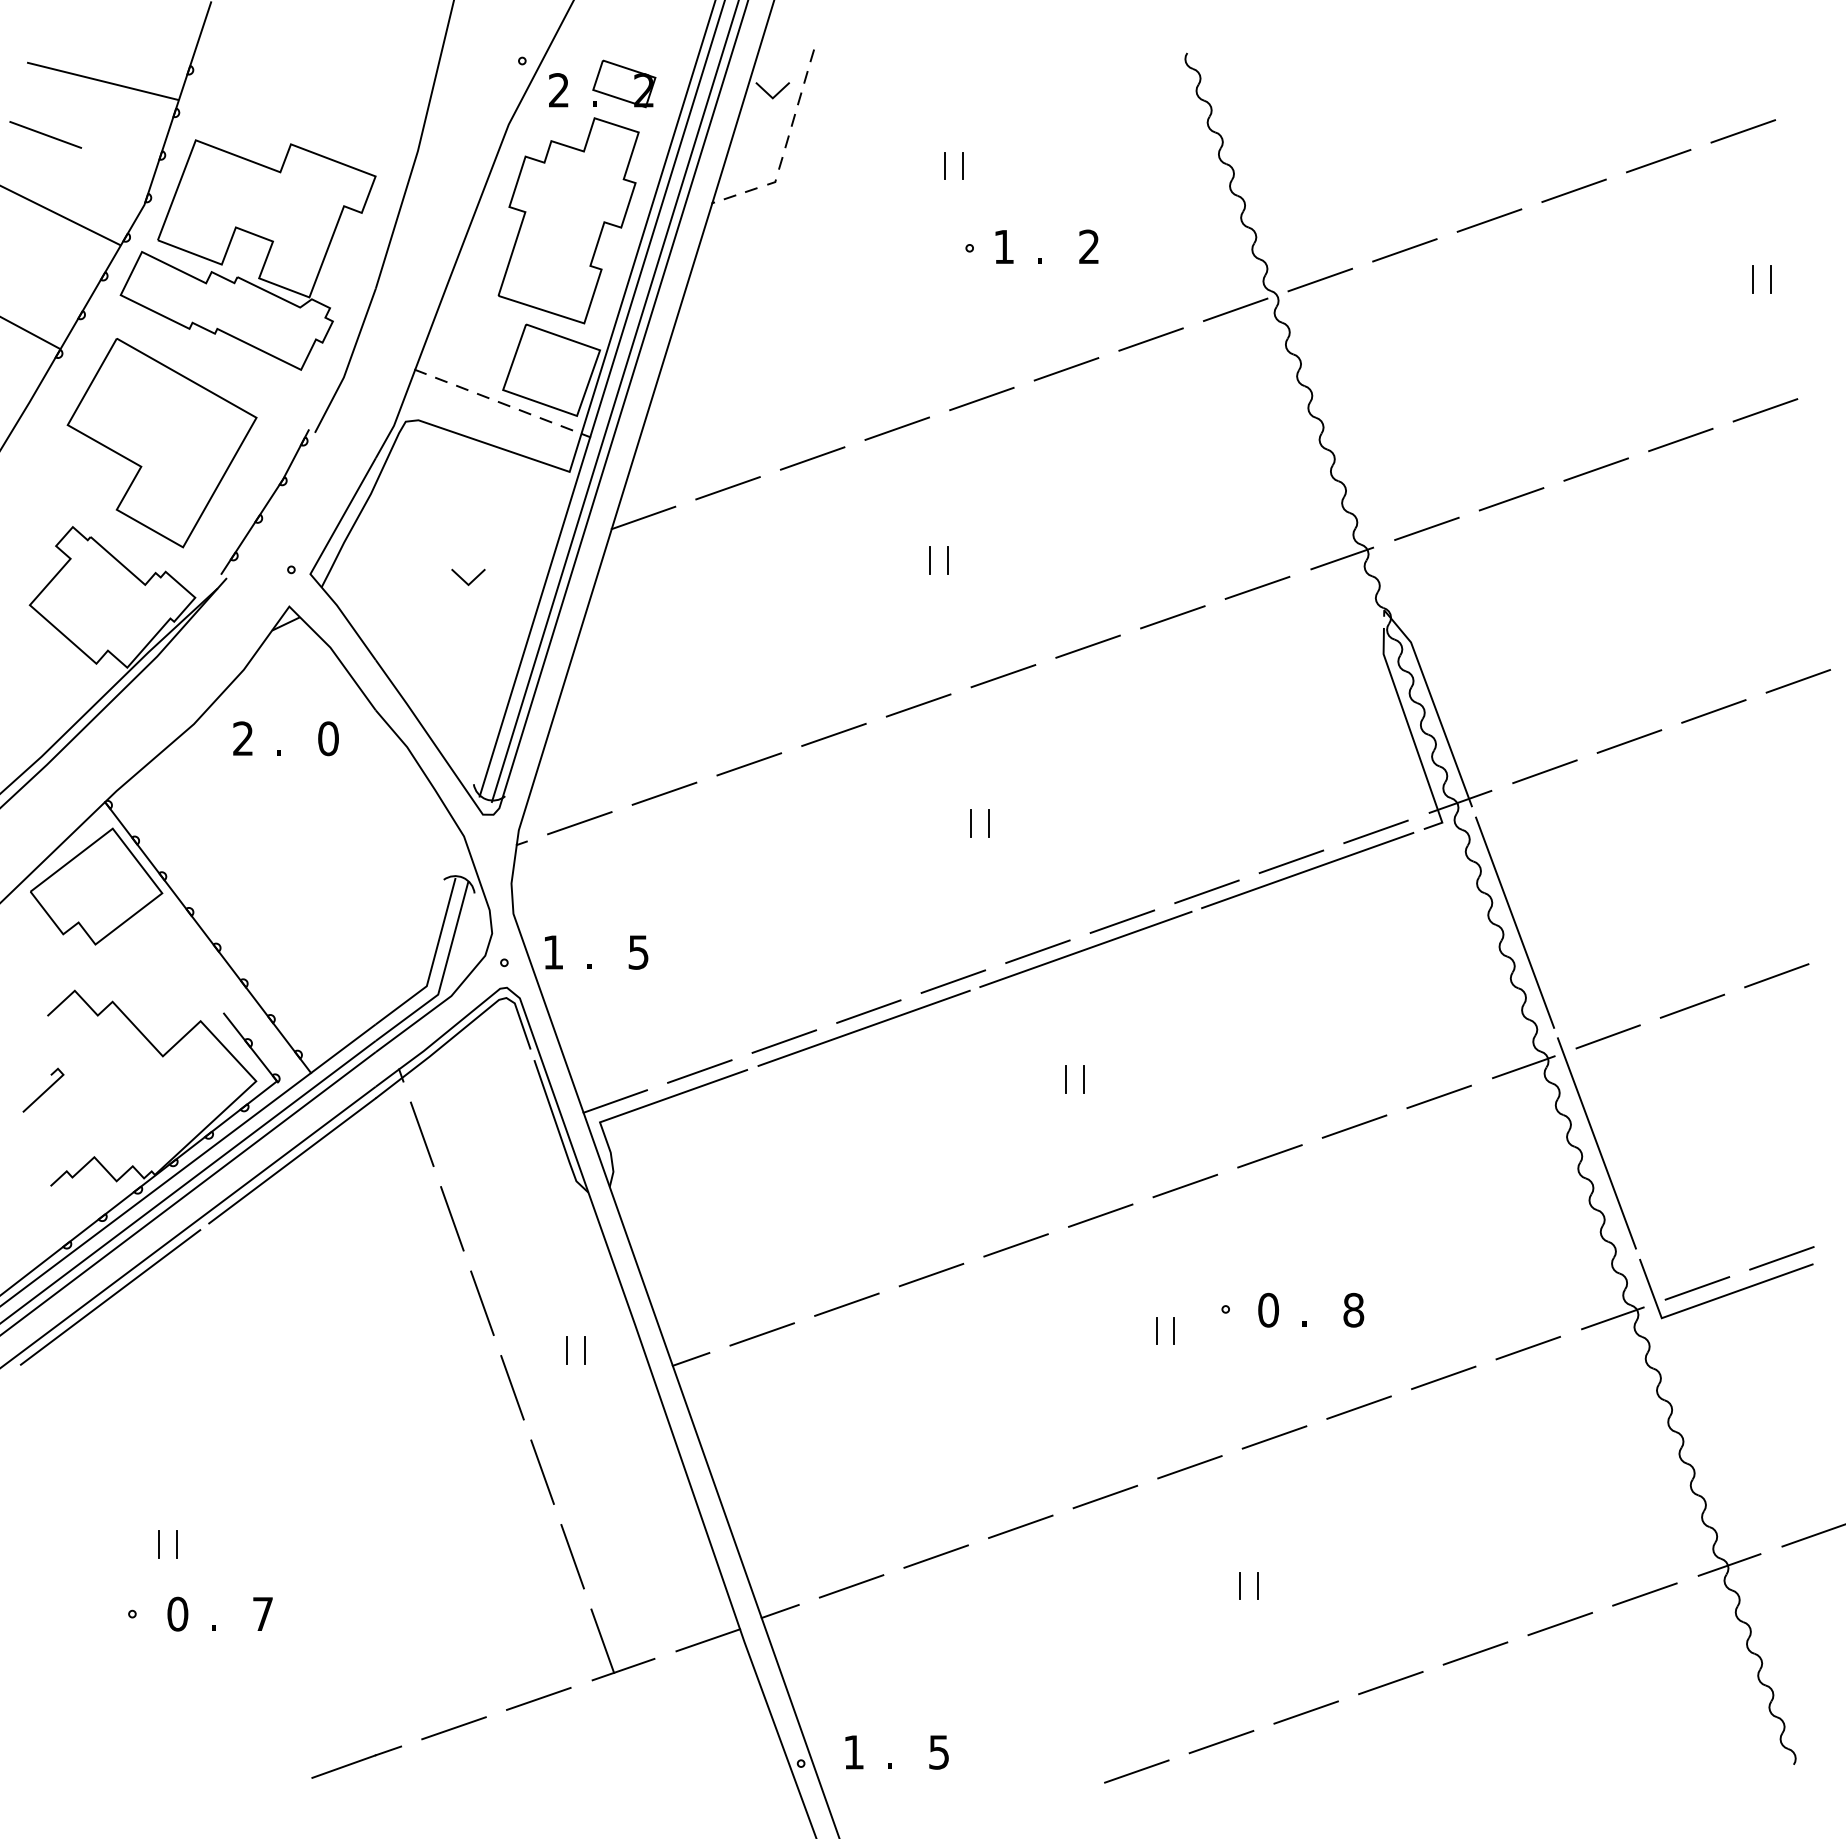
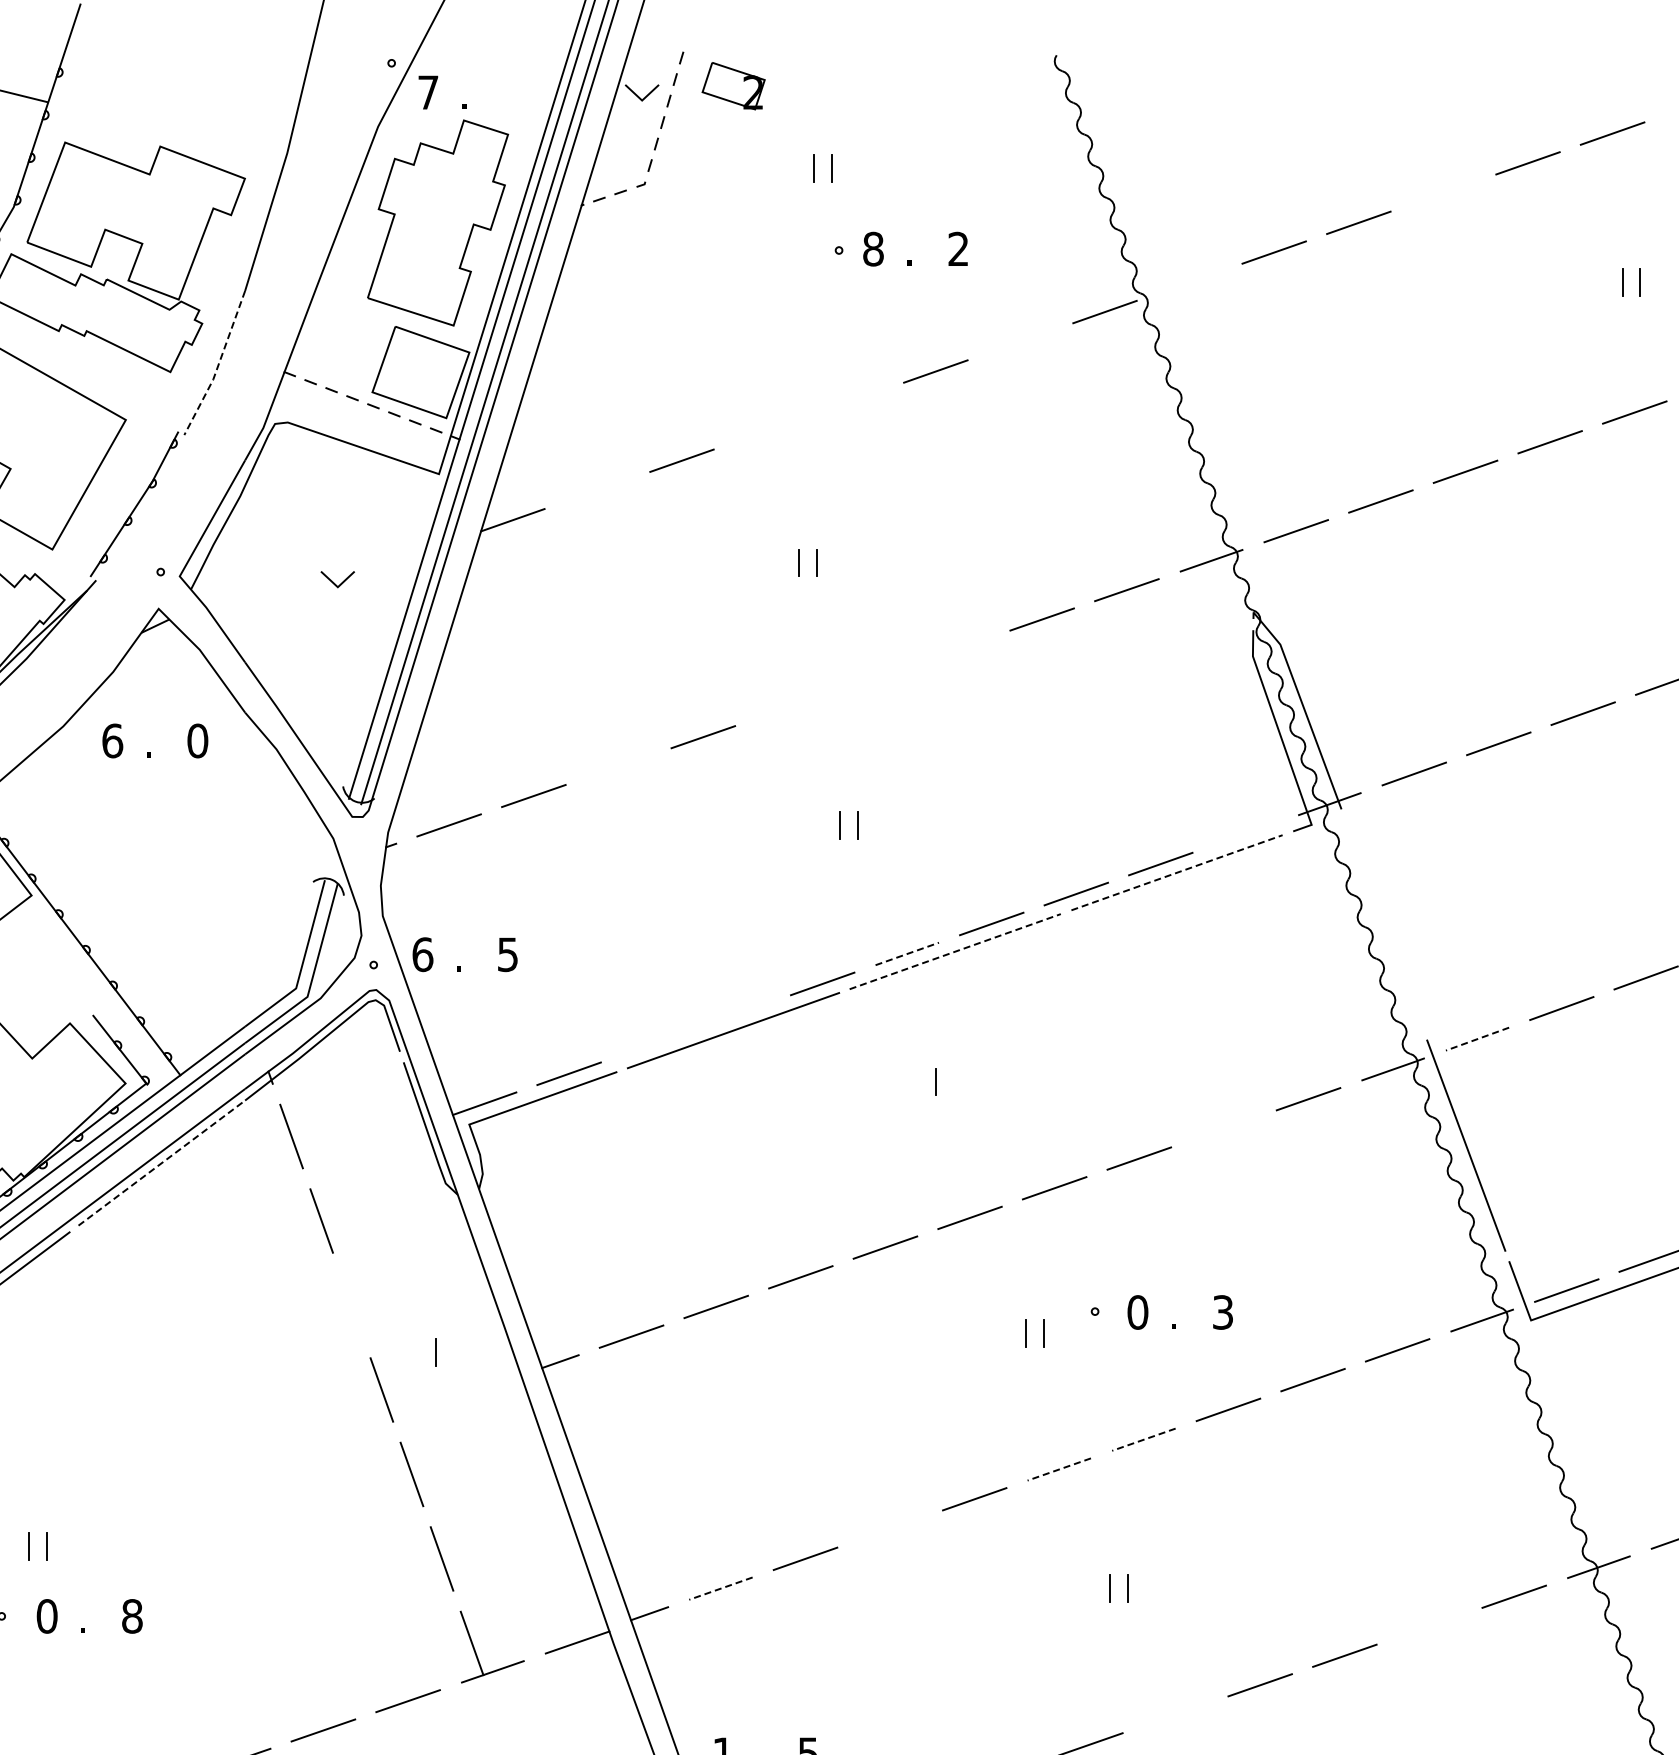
part: (624, 83) -> (733, 85), moved
text: (558, 90) -> (427, 92), 2 -> 7
line: (1573, 190) -> (1442, 192), removed
text: (1003, 246) -> (872, 248), 1 -> 8
line: (1319, 279) -> (1188, 281), removed
line: (1150, 339) -> (1019, 341), removed
line: (348, 363) -> (217, 365), solid -> dashed
line: (981, 398) -> (850, 400), removed
line: (897, 428) -> (766, 430), removed
line: (727, 488) -> (596, 490), removed
line: (1087, 646) -> (956, 648), removed
line: (1003, 676) -> (872, 678), removed
line: (918, 705) -> (787, 707), removed
text: (243, 738) -> (112, 740), 2 -> 6
line: (749, 764) -> (618, 766), removed
line: (1375, 831) -> (1244, 833), removed
line: (1308, 870) -> (1177, 872), solid -> dashed
line: (1514, 922) -> (1383, 924), removed
line: (1086, 949) -> (955, 951), solid -> dashed
line: (1037, 951) -> (906, 953), solid -> dashed
text: (553, 952) -> (422, 954), 1 -> 6
line: (868, 1011) -> (737, 1013), removed
line: (1608, 1036) -> (1477, 1038), solid -> dashed
line: (784, 1041) -> (653, 1043), removed
line: (1084, 1079) -> (953, 1081), removed
line: (1354, 1126) -> (1223, 1128), removed
line: (292, 1160) -> (161, 1162), solid -> dashed
line: (482, 1302) -> (351, 1304), removed
text: (1353, 1310) -> (1222, 1312), 8 -> 3
line: (584, 1349) -> (453, 1351), removed
line: (1274, 1437) -> (1143, 1439), solid -> dashed
line: (1189, 1467) -> (1058, 1469), solid -> dashed
line: (1020, 1526) -> (889, 1528), removed
line: (851, 1586) -> (720, 1588), solid -> dashed
text: (262, 1613) -> (131, 1615), 7 -> 8
line: (1560, 1623) -> (1429, 1625), removed
line: (1305, 1712) -> (1174, 1714), removed

